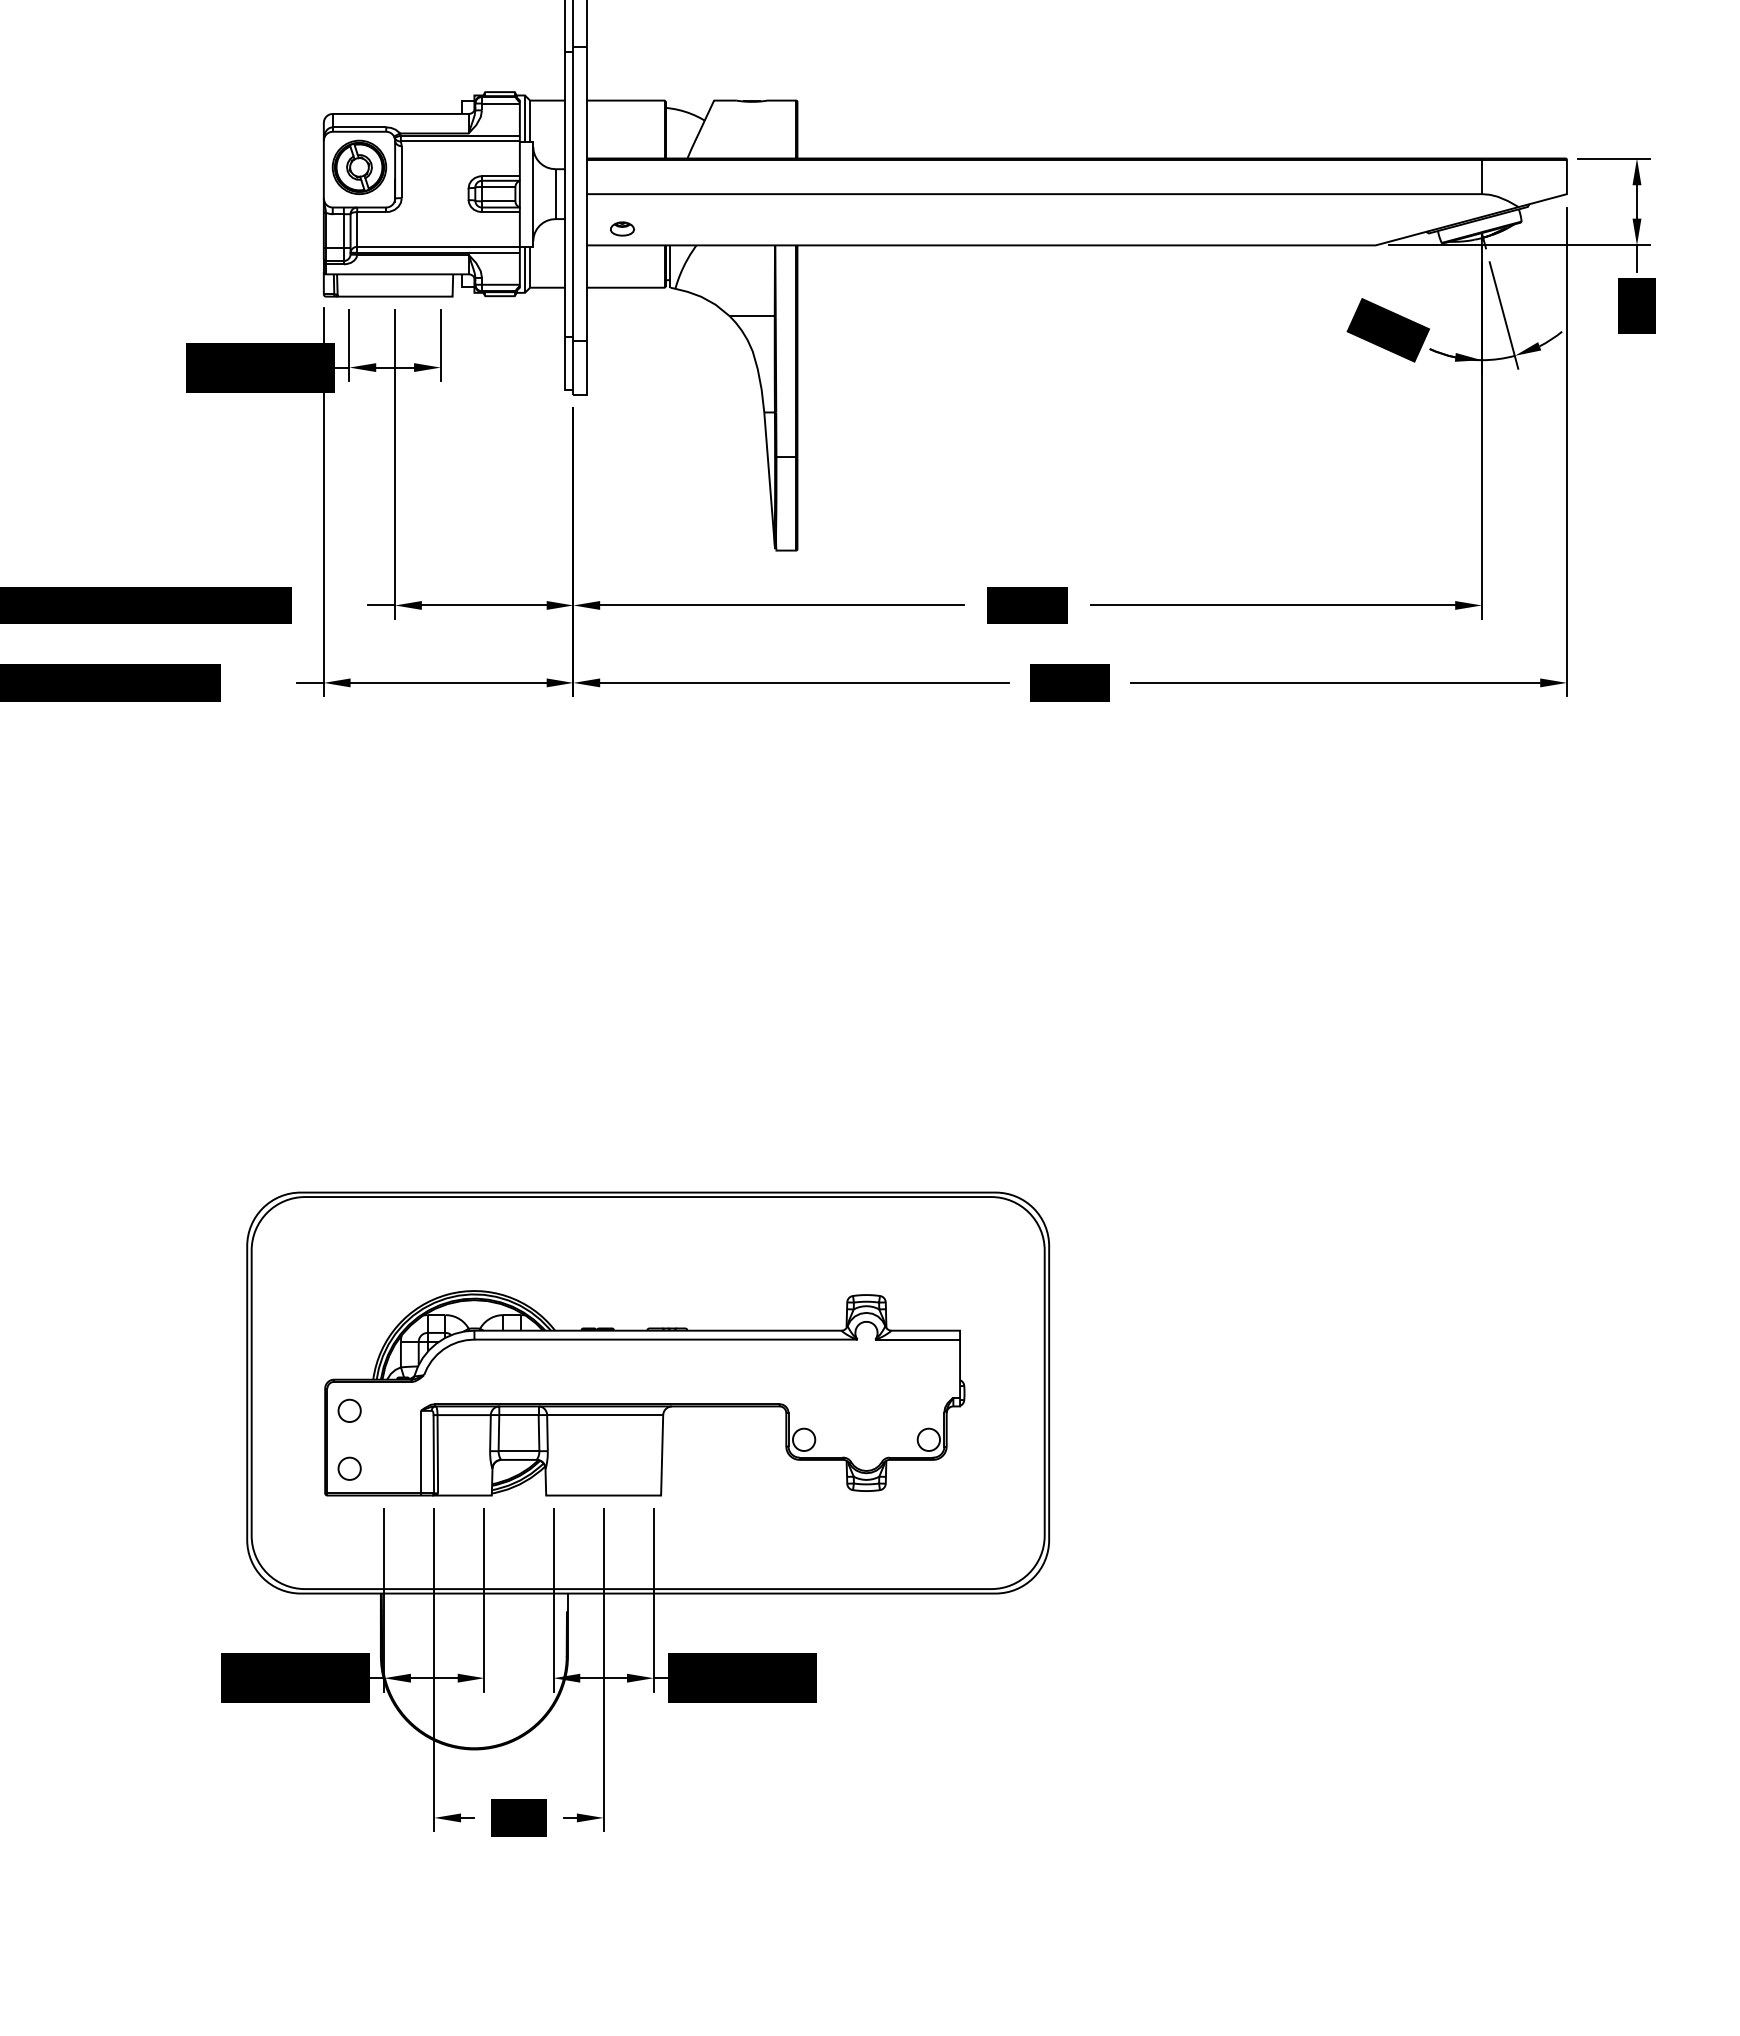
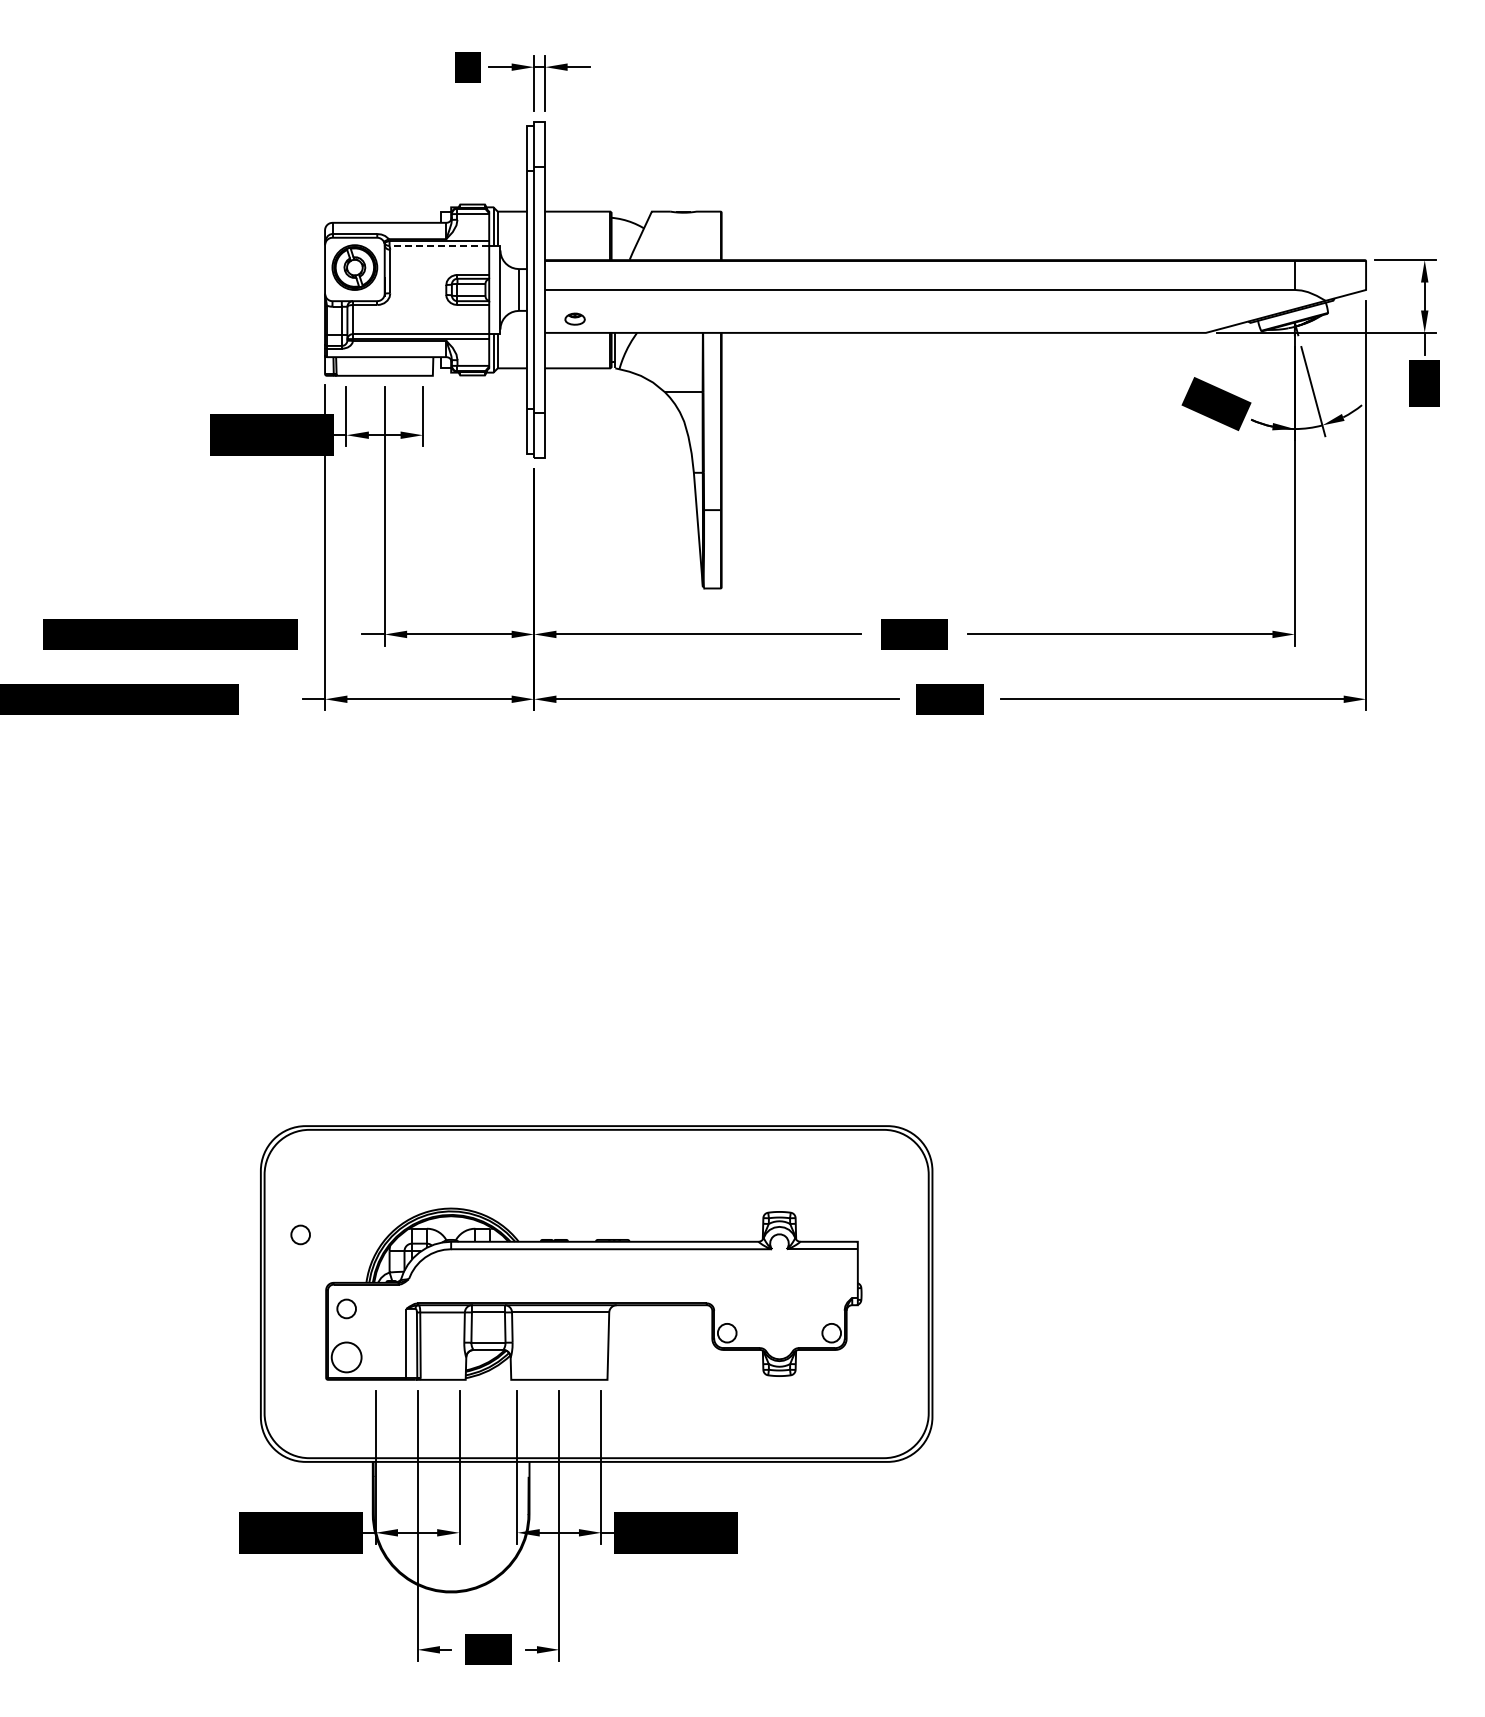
line: (460, 141) -> (439, 245), solid -> dashed
circle: (294, 1321) -> (300, 1234), added
circle: (349, 1468) -> (346, 1357), size x1.6

